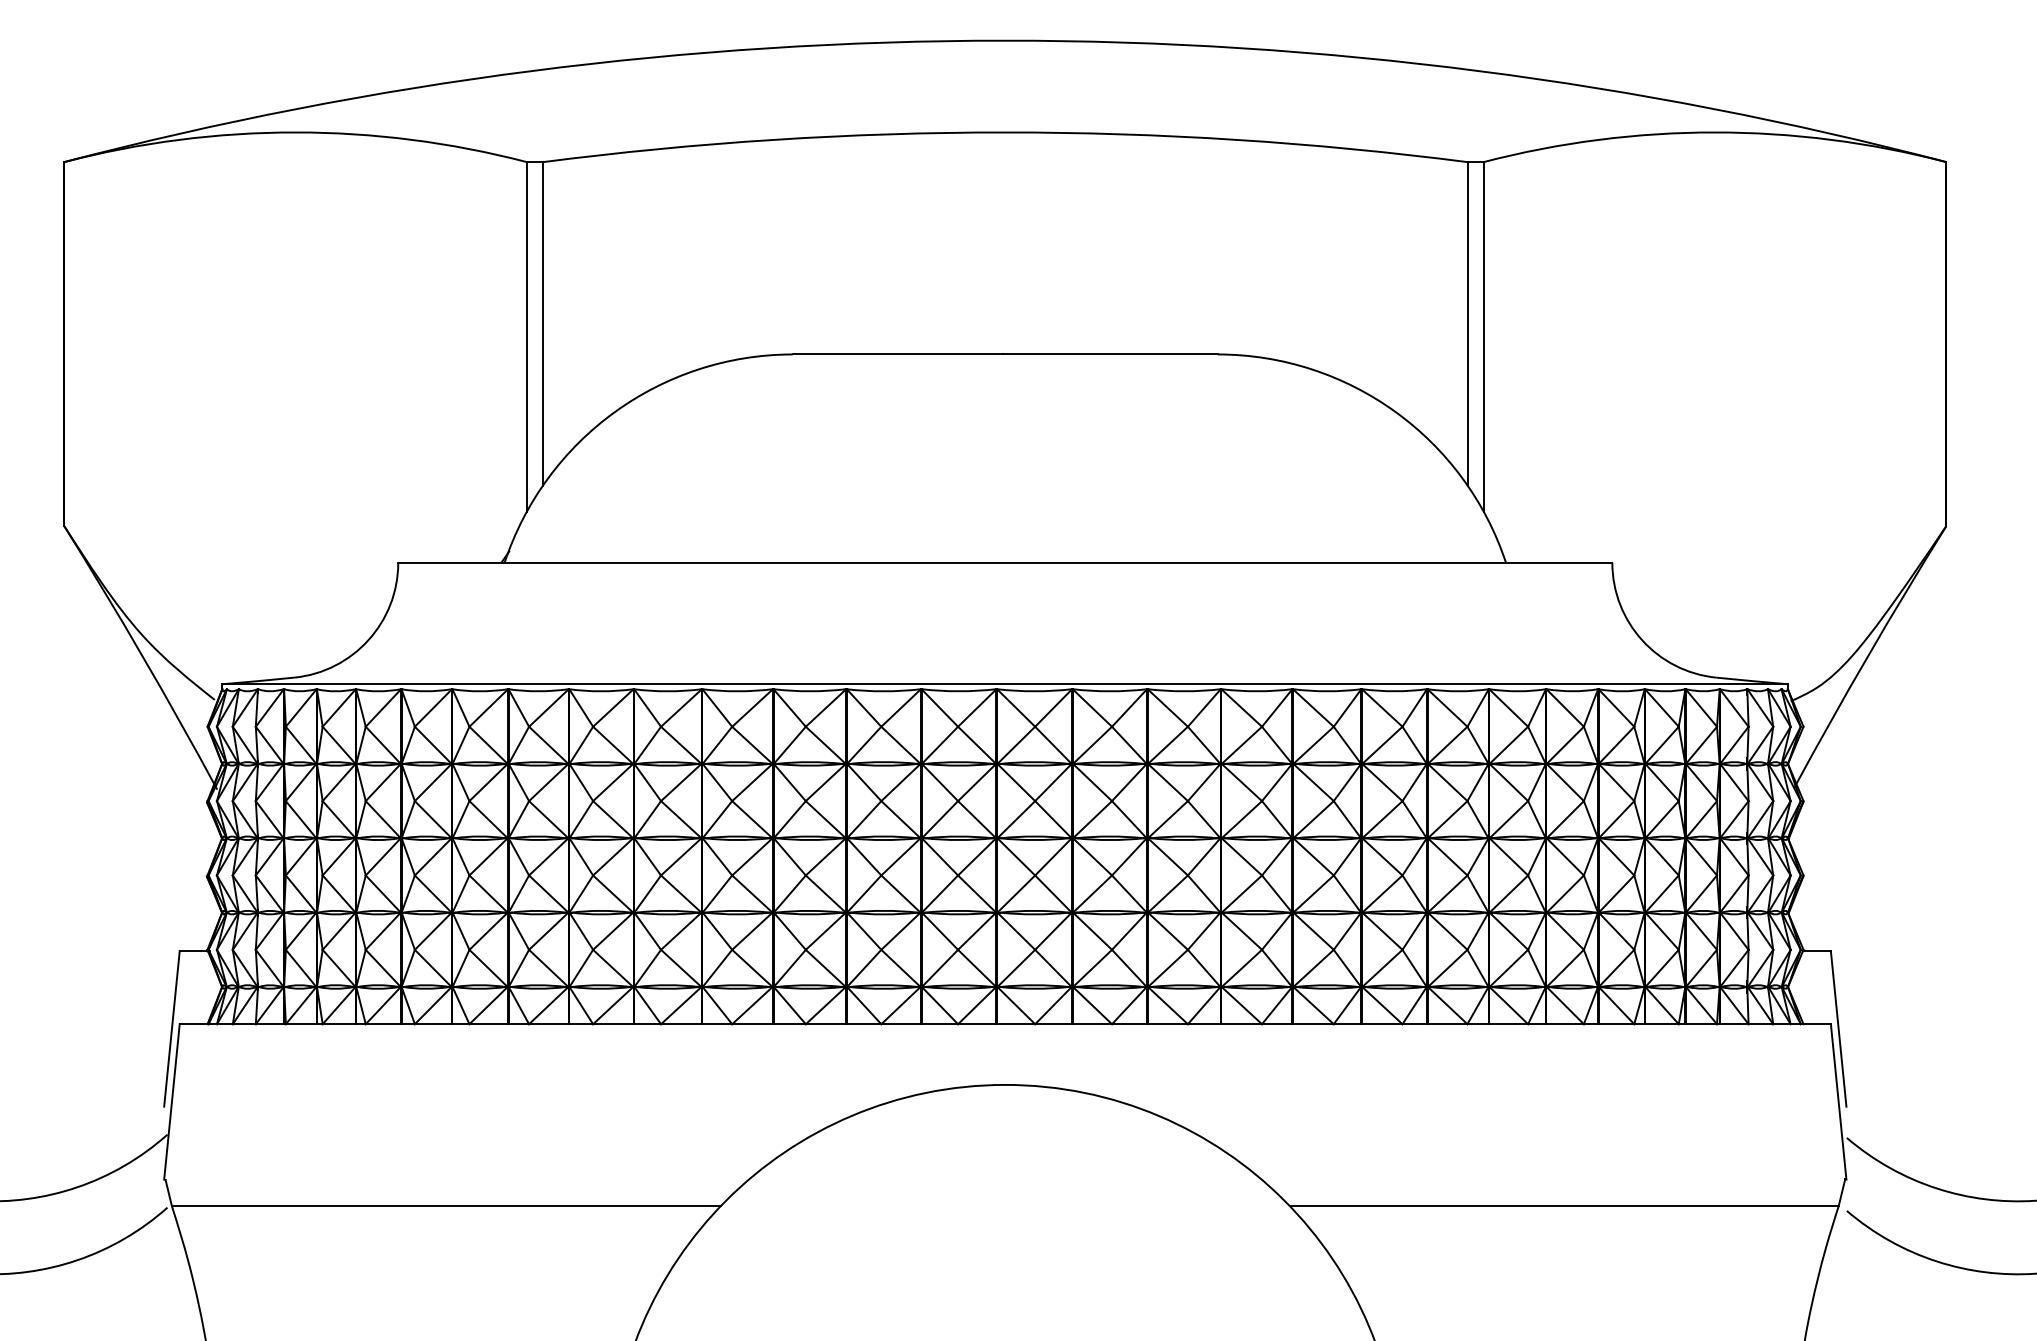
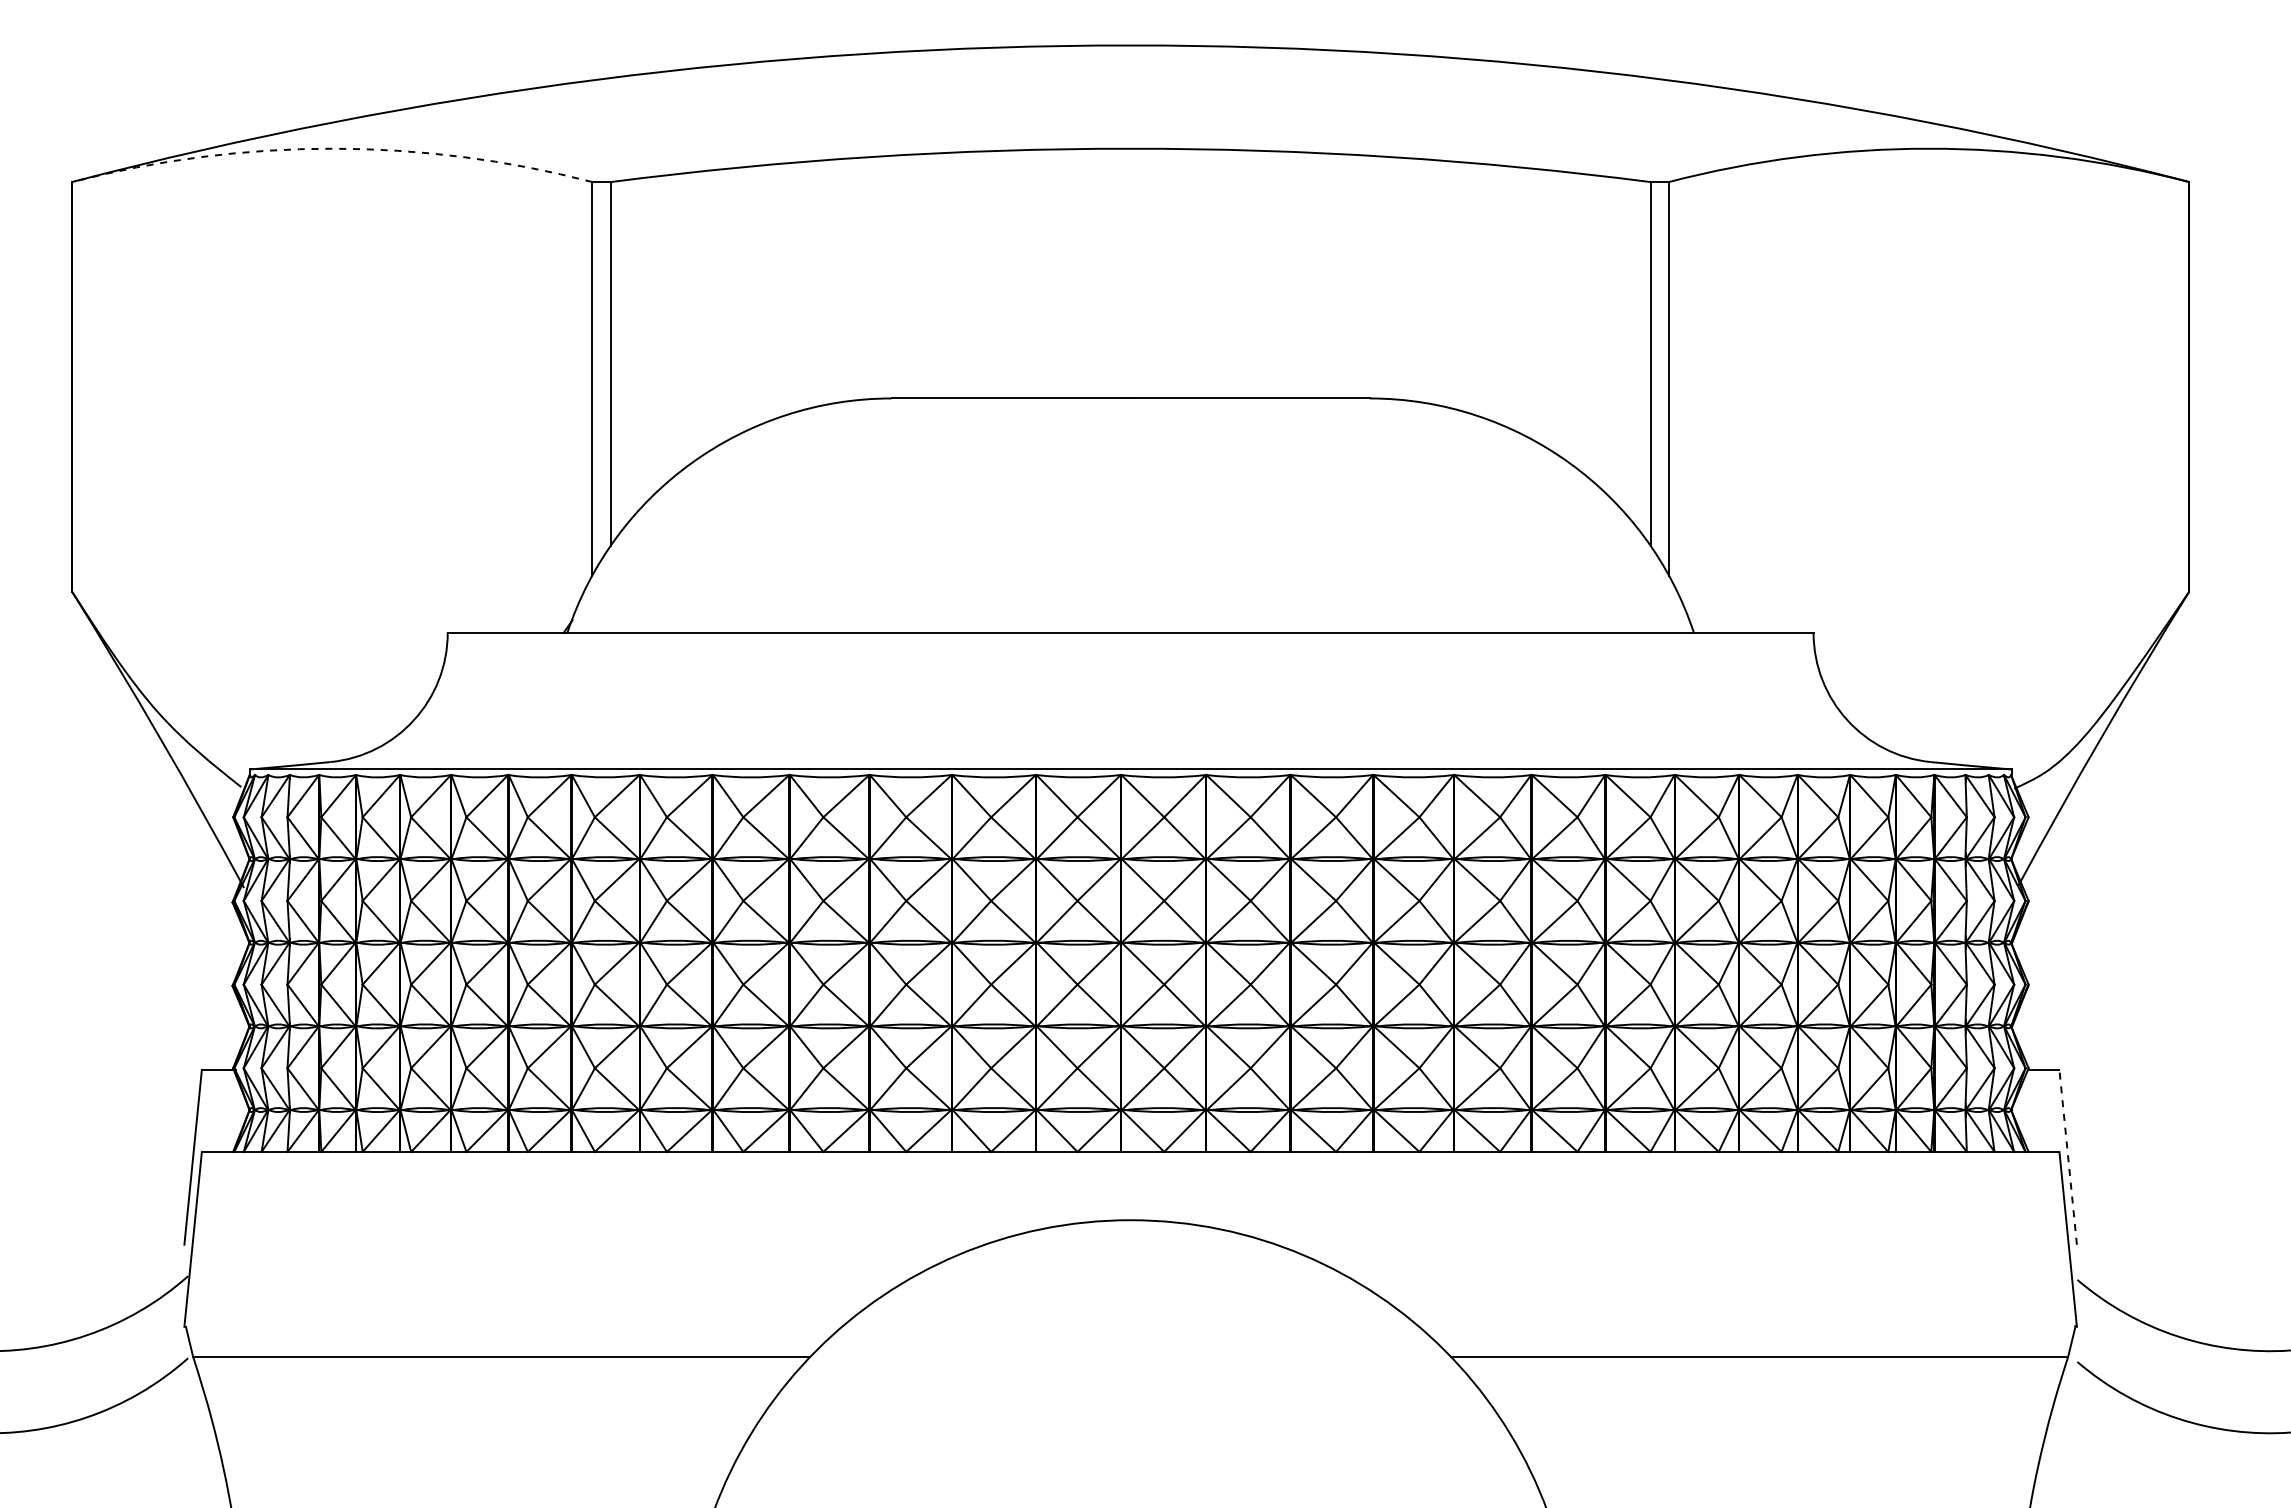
arc: (295, 132) -> (332, 148), solid -> dashed
line: (1838, 1029) -> (2068, 1157), solid -> dashed

